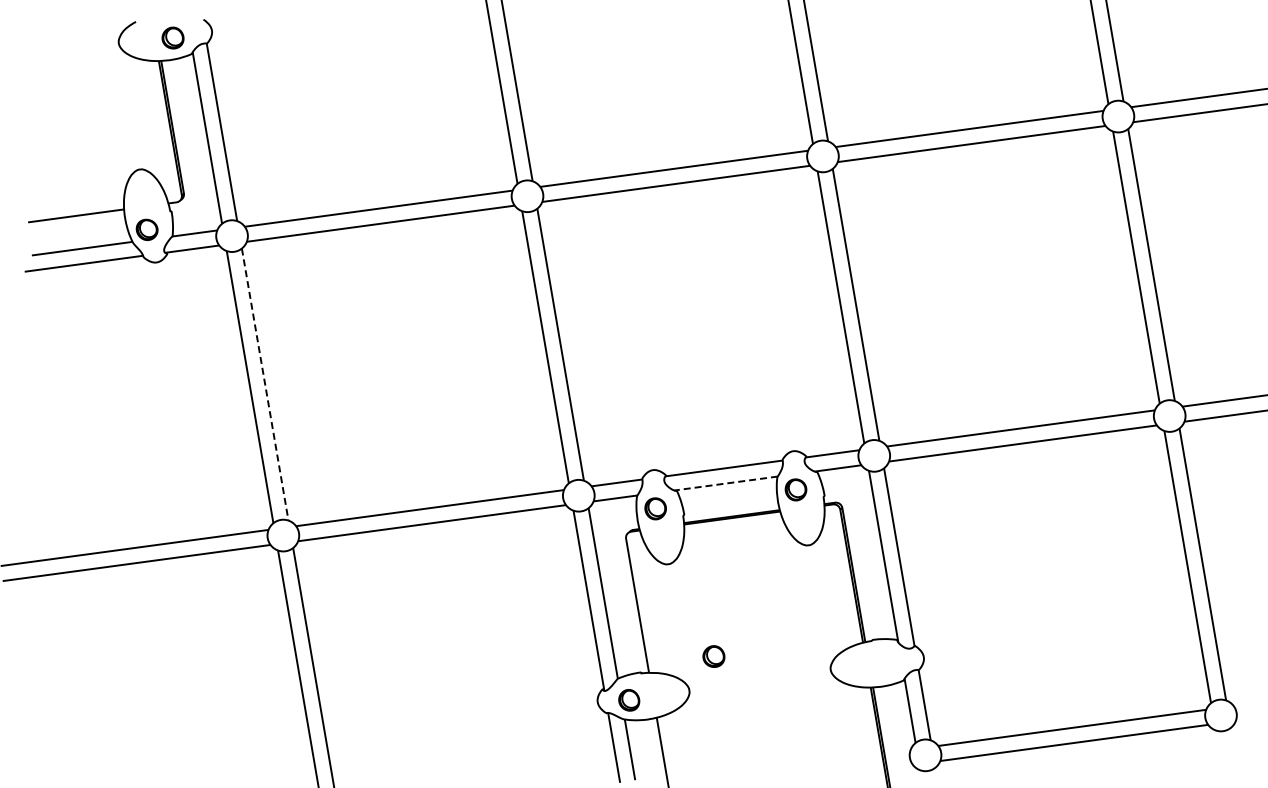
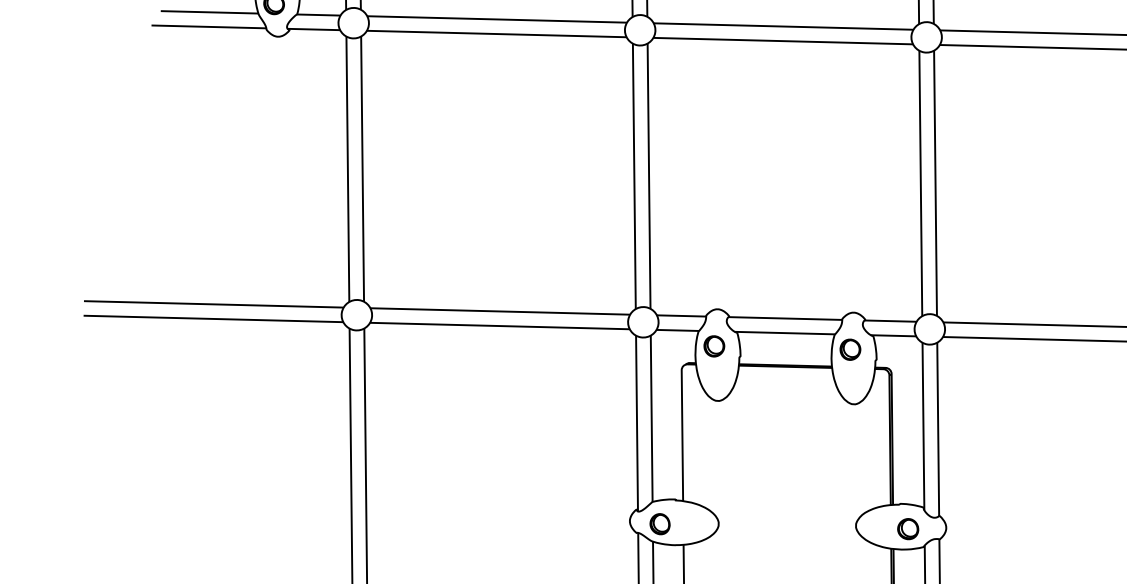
line: (265, 384) -> (362, 169), dashed -> solid
line: (725, 483) -> (784, 332), dashed -> solid
part: (713, 656) -> (907, 528), moved

